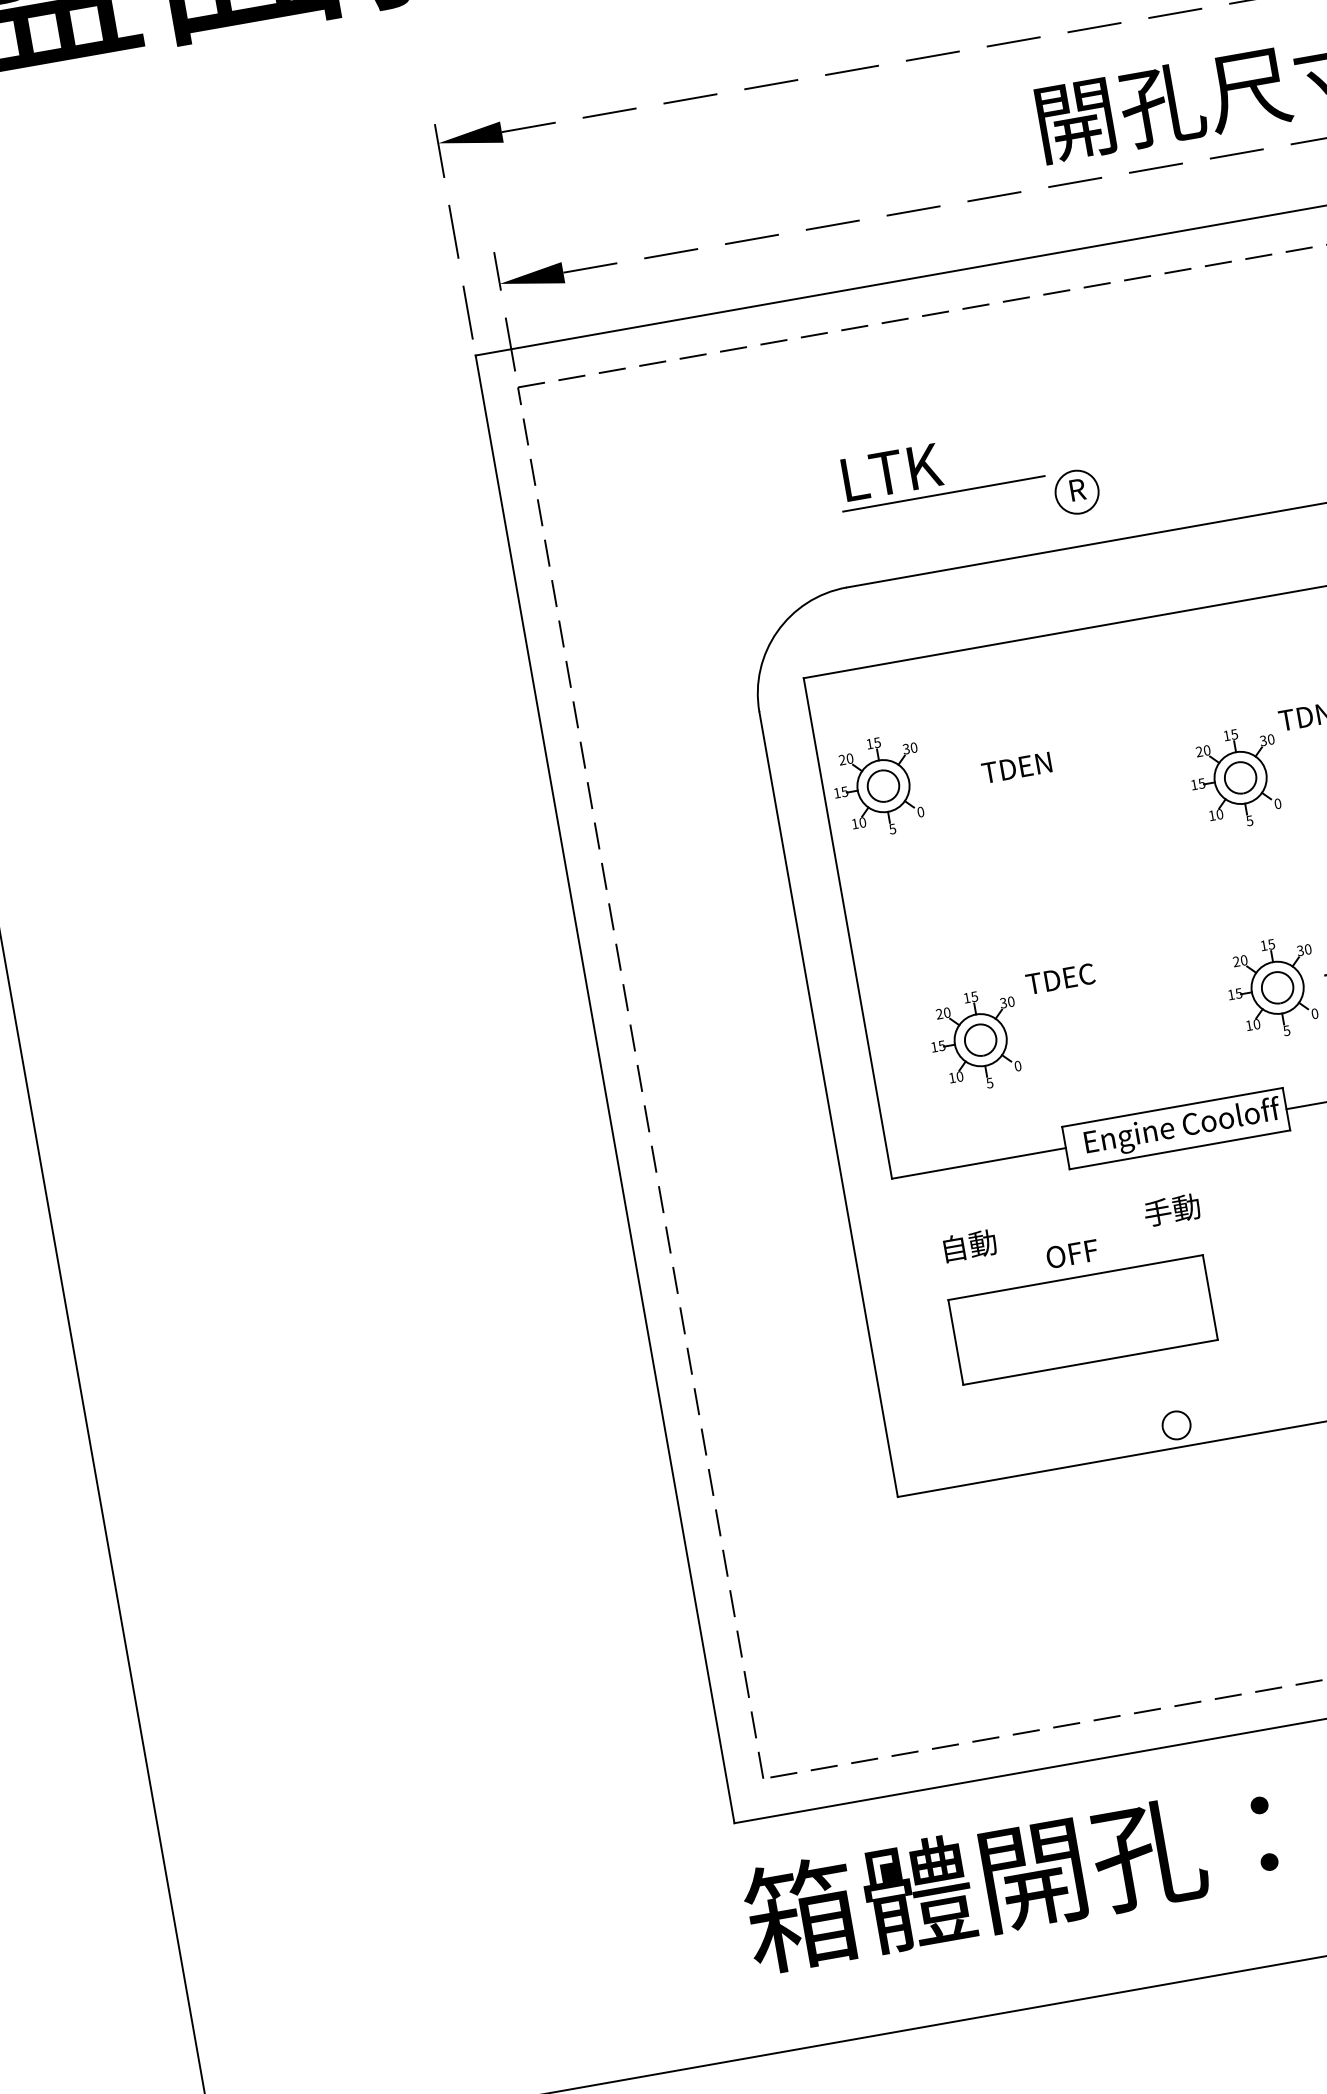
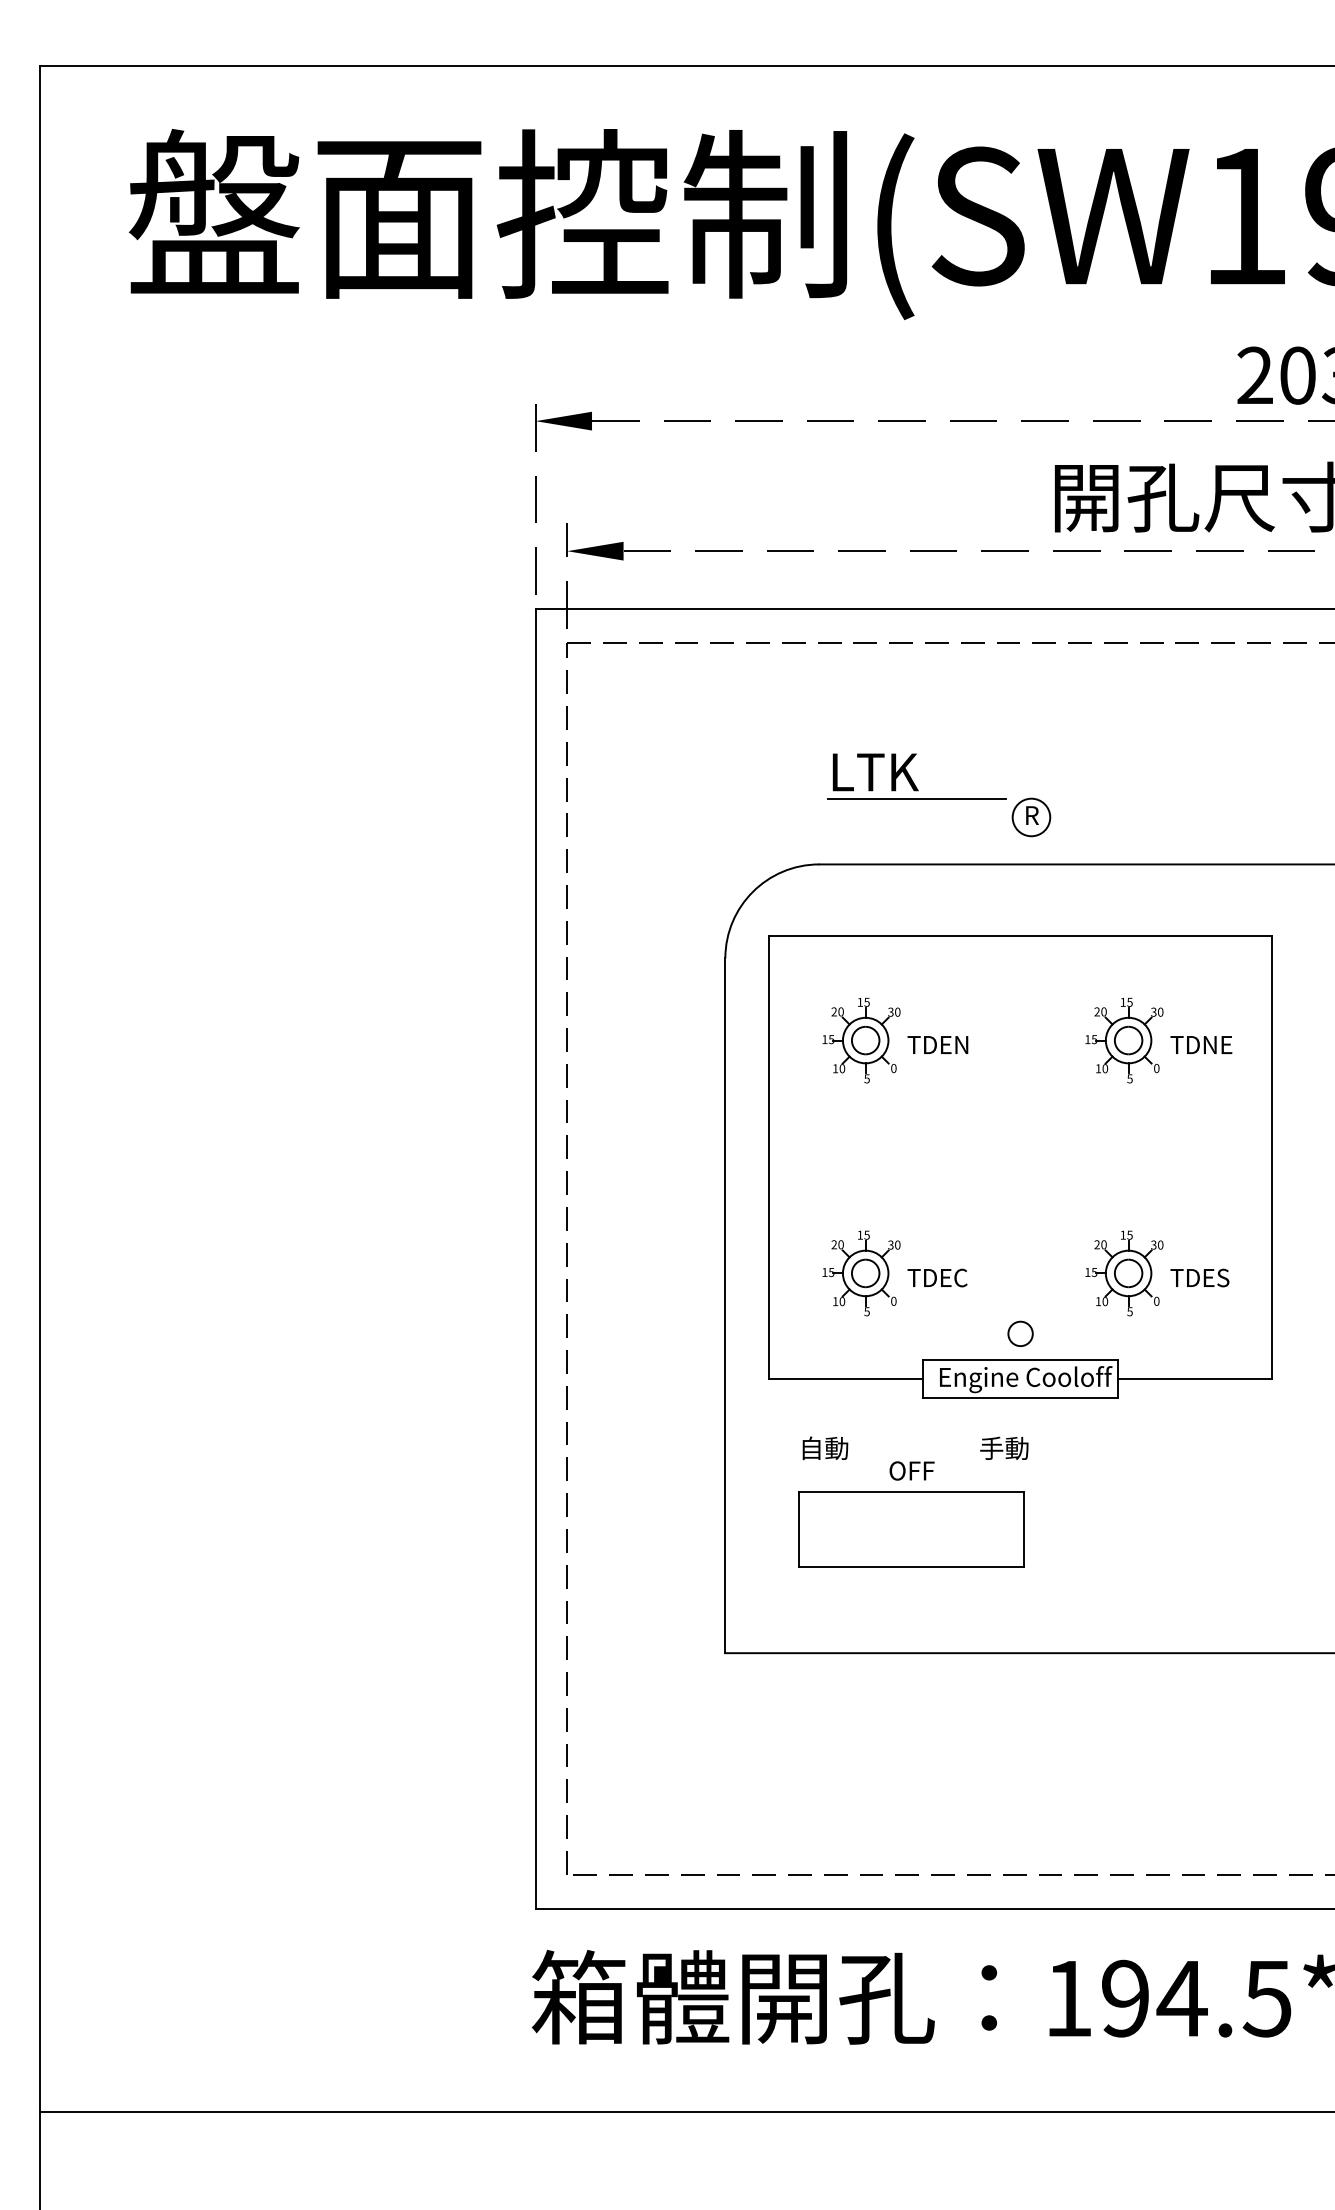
part: (1235, 778) -> (1124, 1040), moved
part: (878, 786) -> (861, 1040), moved
text: (1060, 978) -> (937, 1277), moved
part: (1176, 1424) -> (1020, 1333), moved

